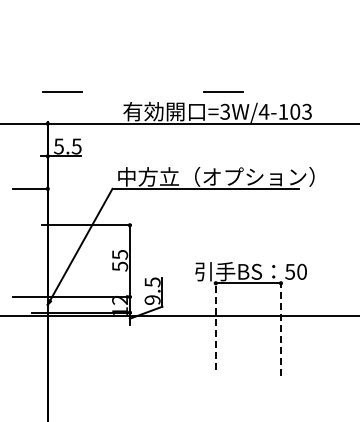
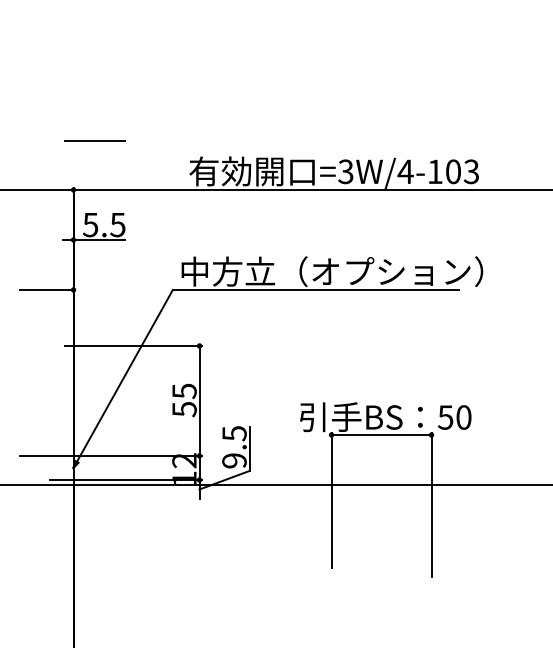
line: (223, 91) -> (343, 140), removed
line: (215, 325) -> (331, 499), dashed -> solid
line: (280, 328) -> (430, 504), dashed -> solid

